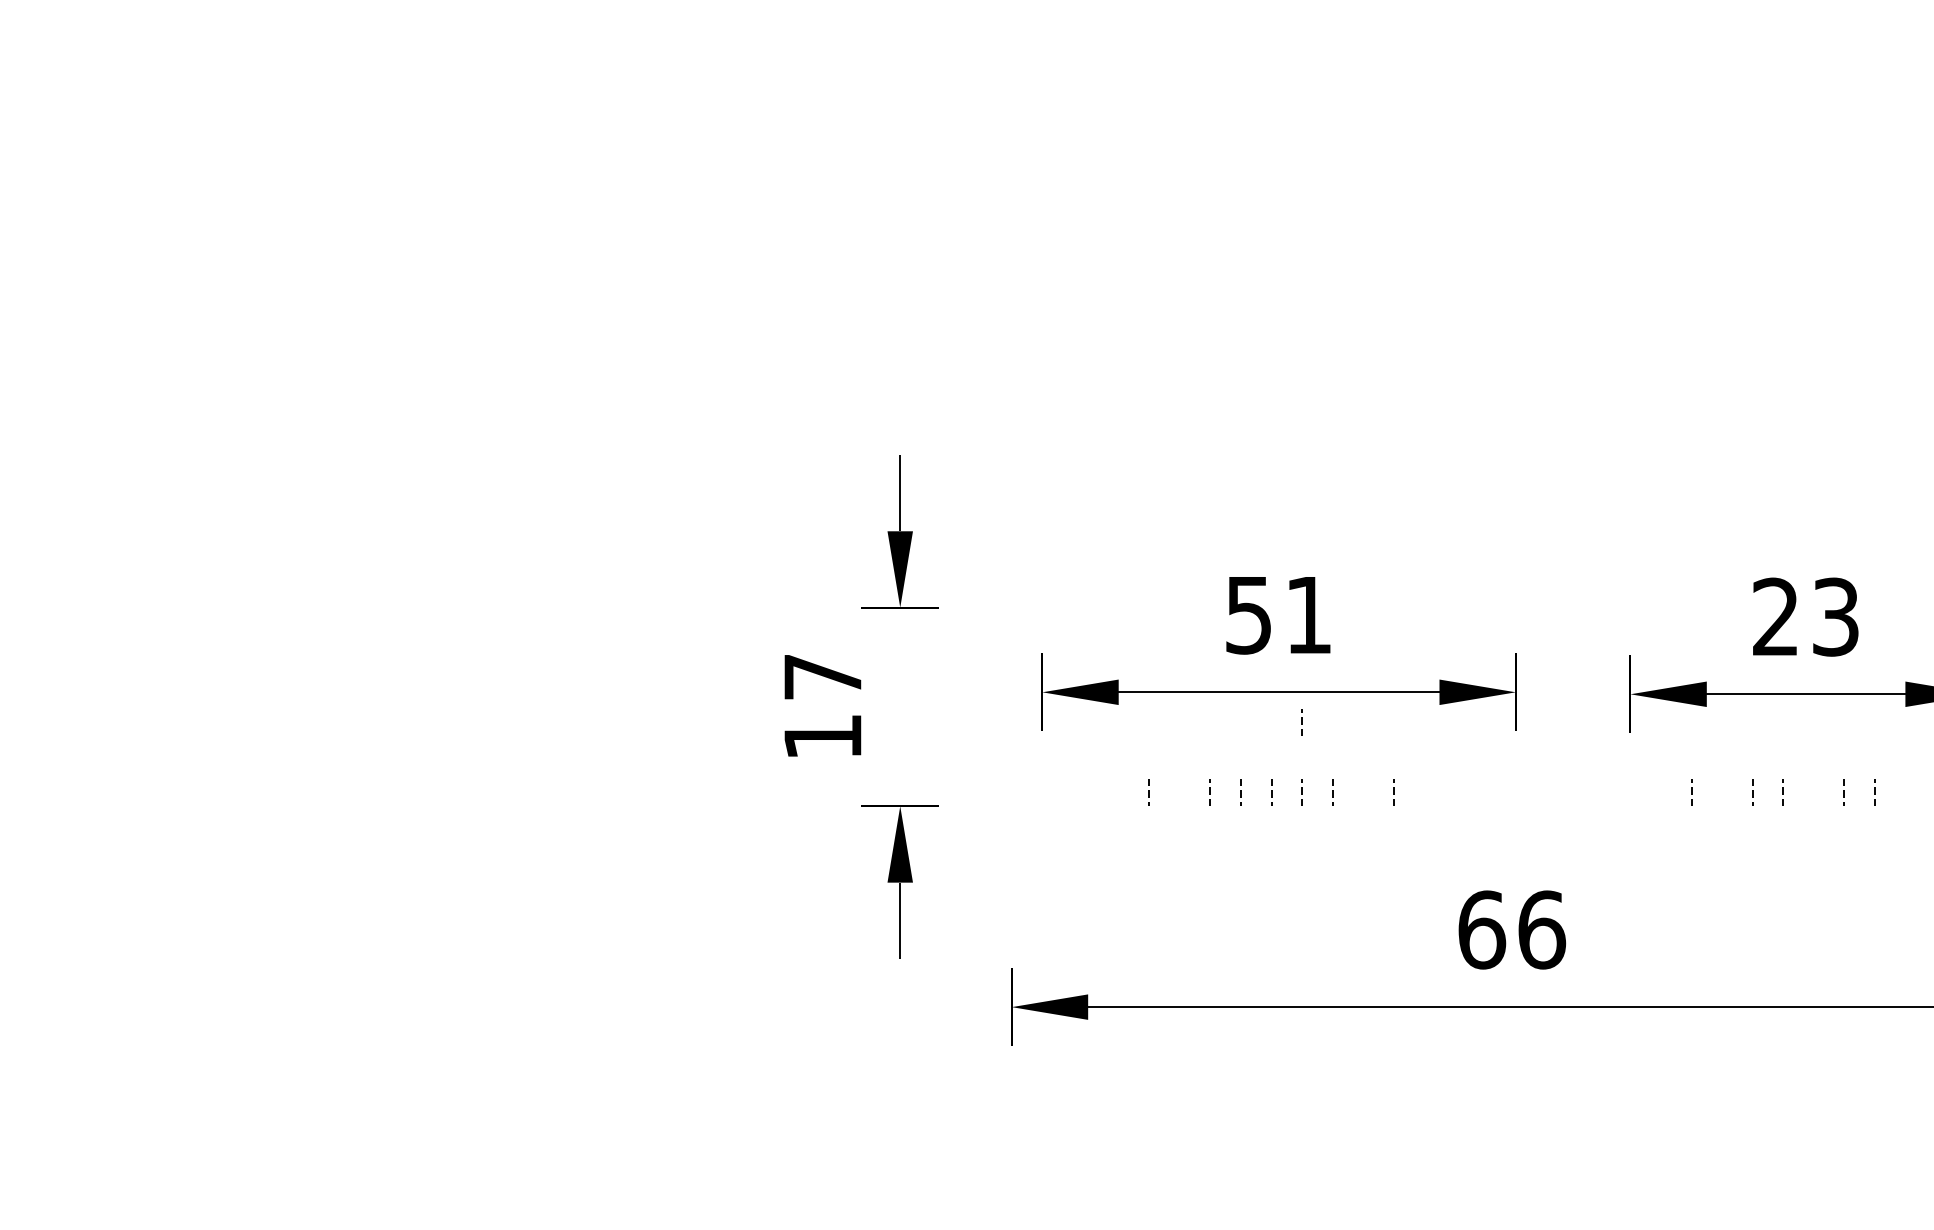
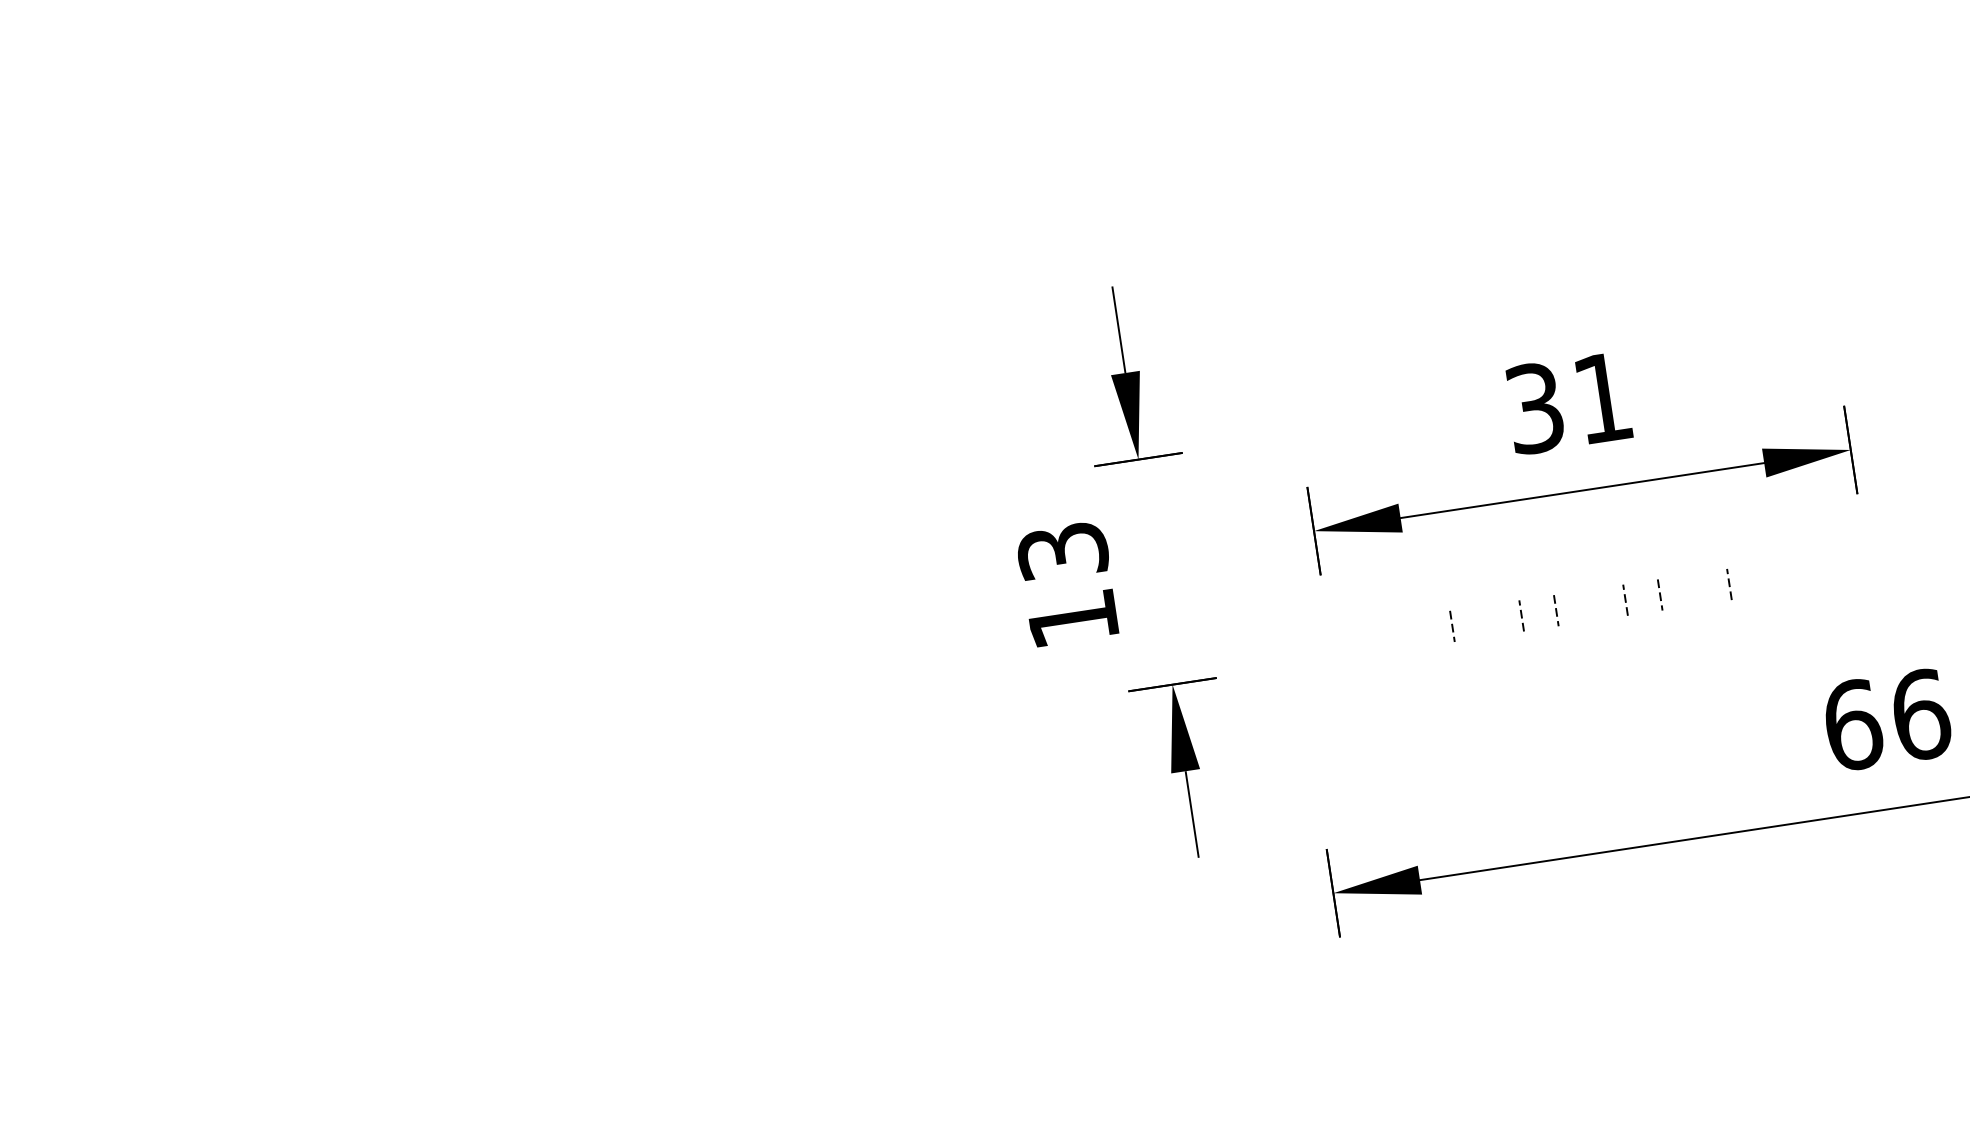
text: (1248, 614) -> (1534, 407), 51 -> 31
text: (822, 676) -> (1062, 550), 17 -> 13
line: (1301, 722) -> (1612, 520), removed
line: (1271, 792) -> (1590, 605), removed

